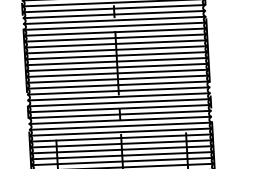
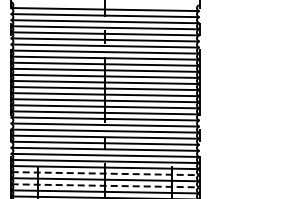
line: (121, 143) -> (105, 173), solid -> dashed
line: (122, 155) -> (105, 185), solid -> dashed

